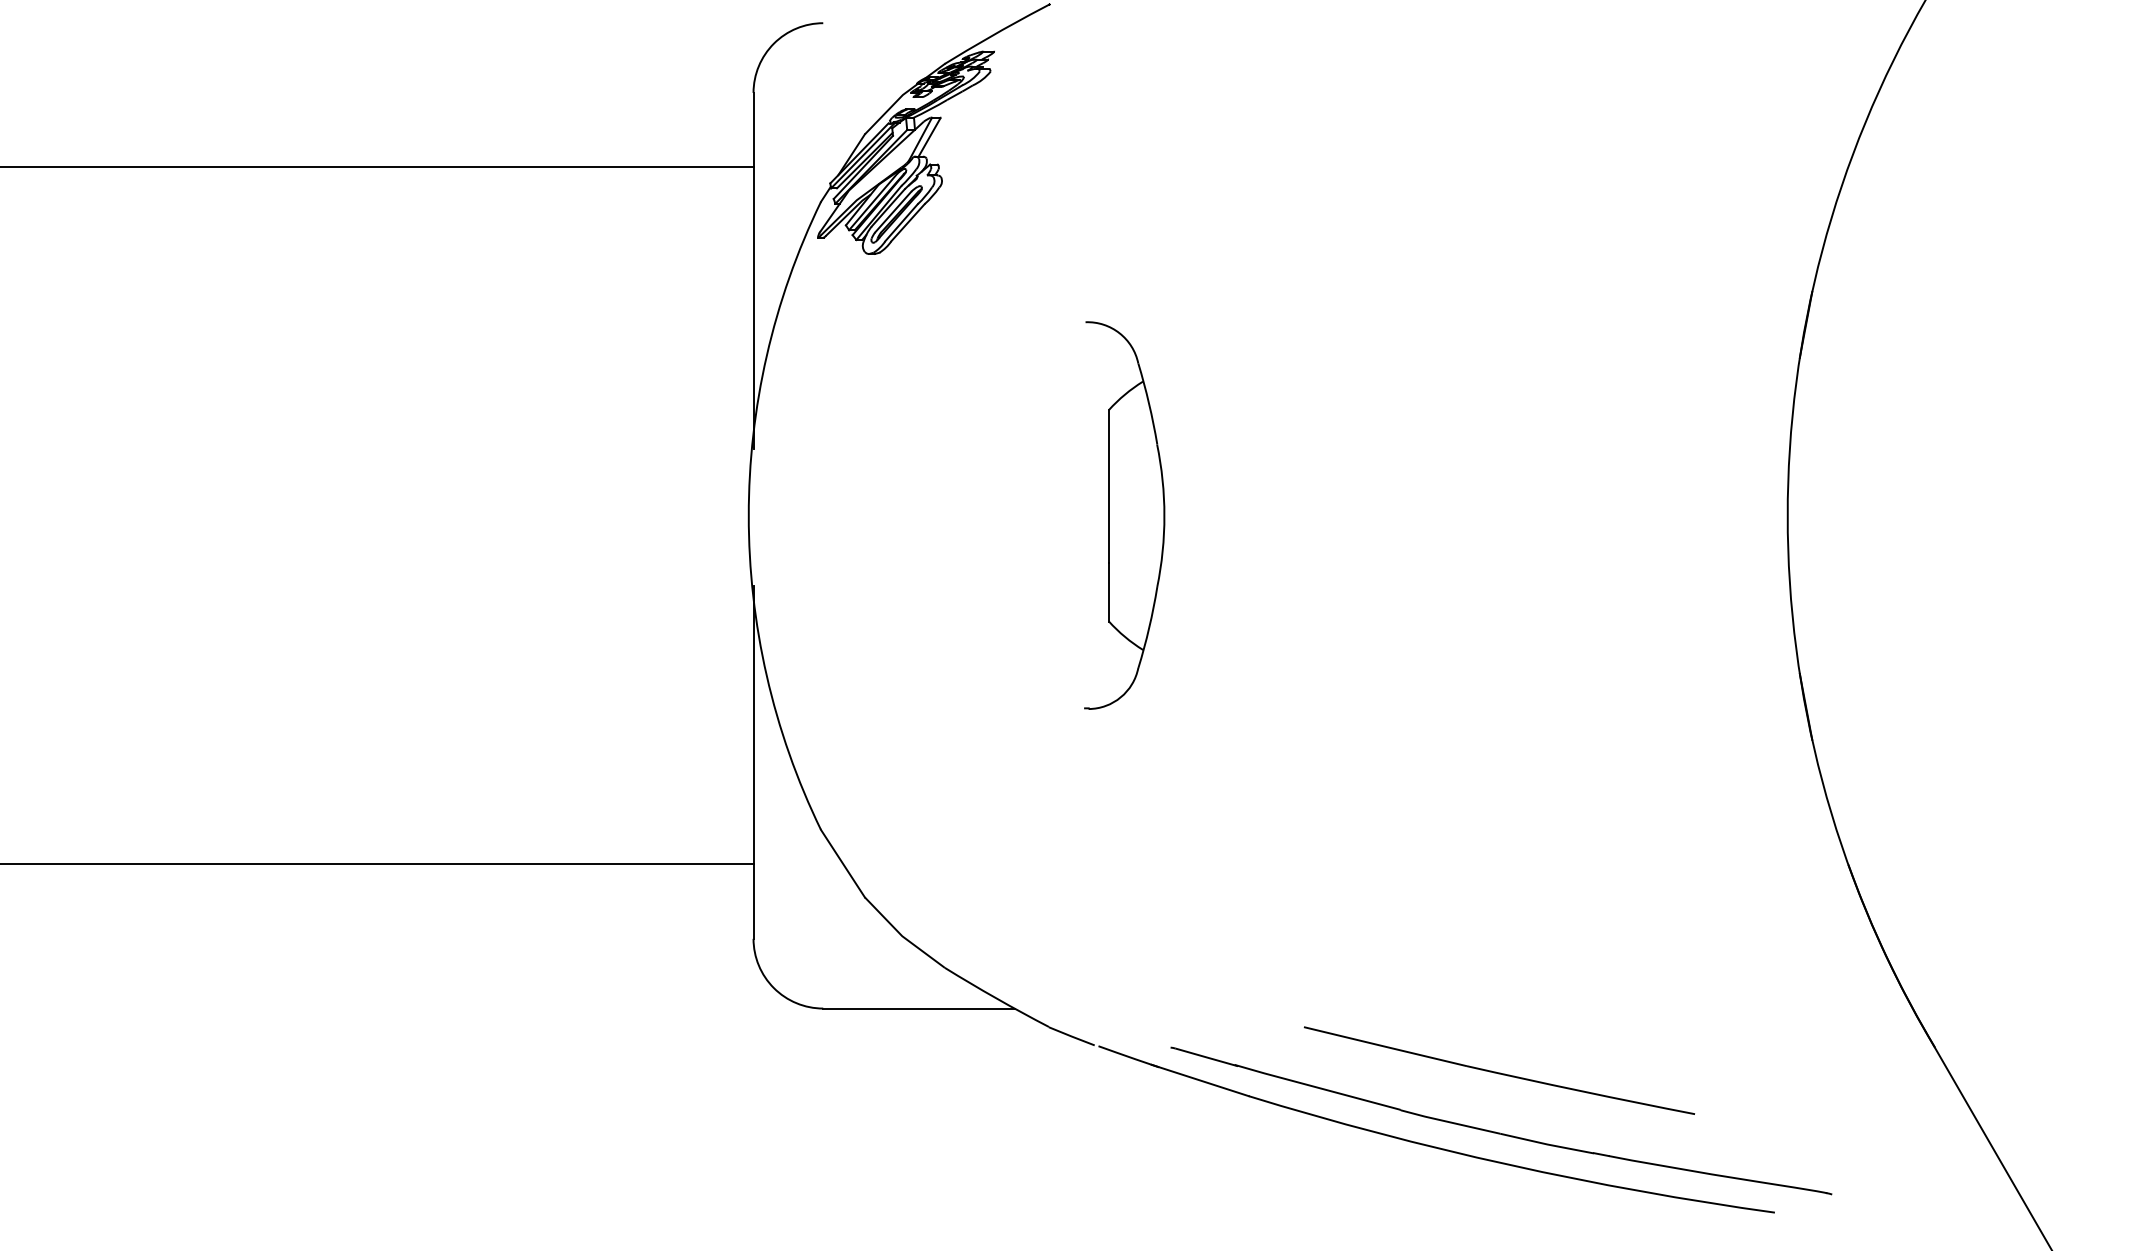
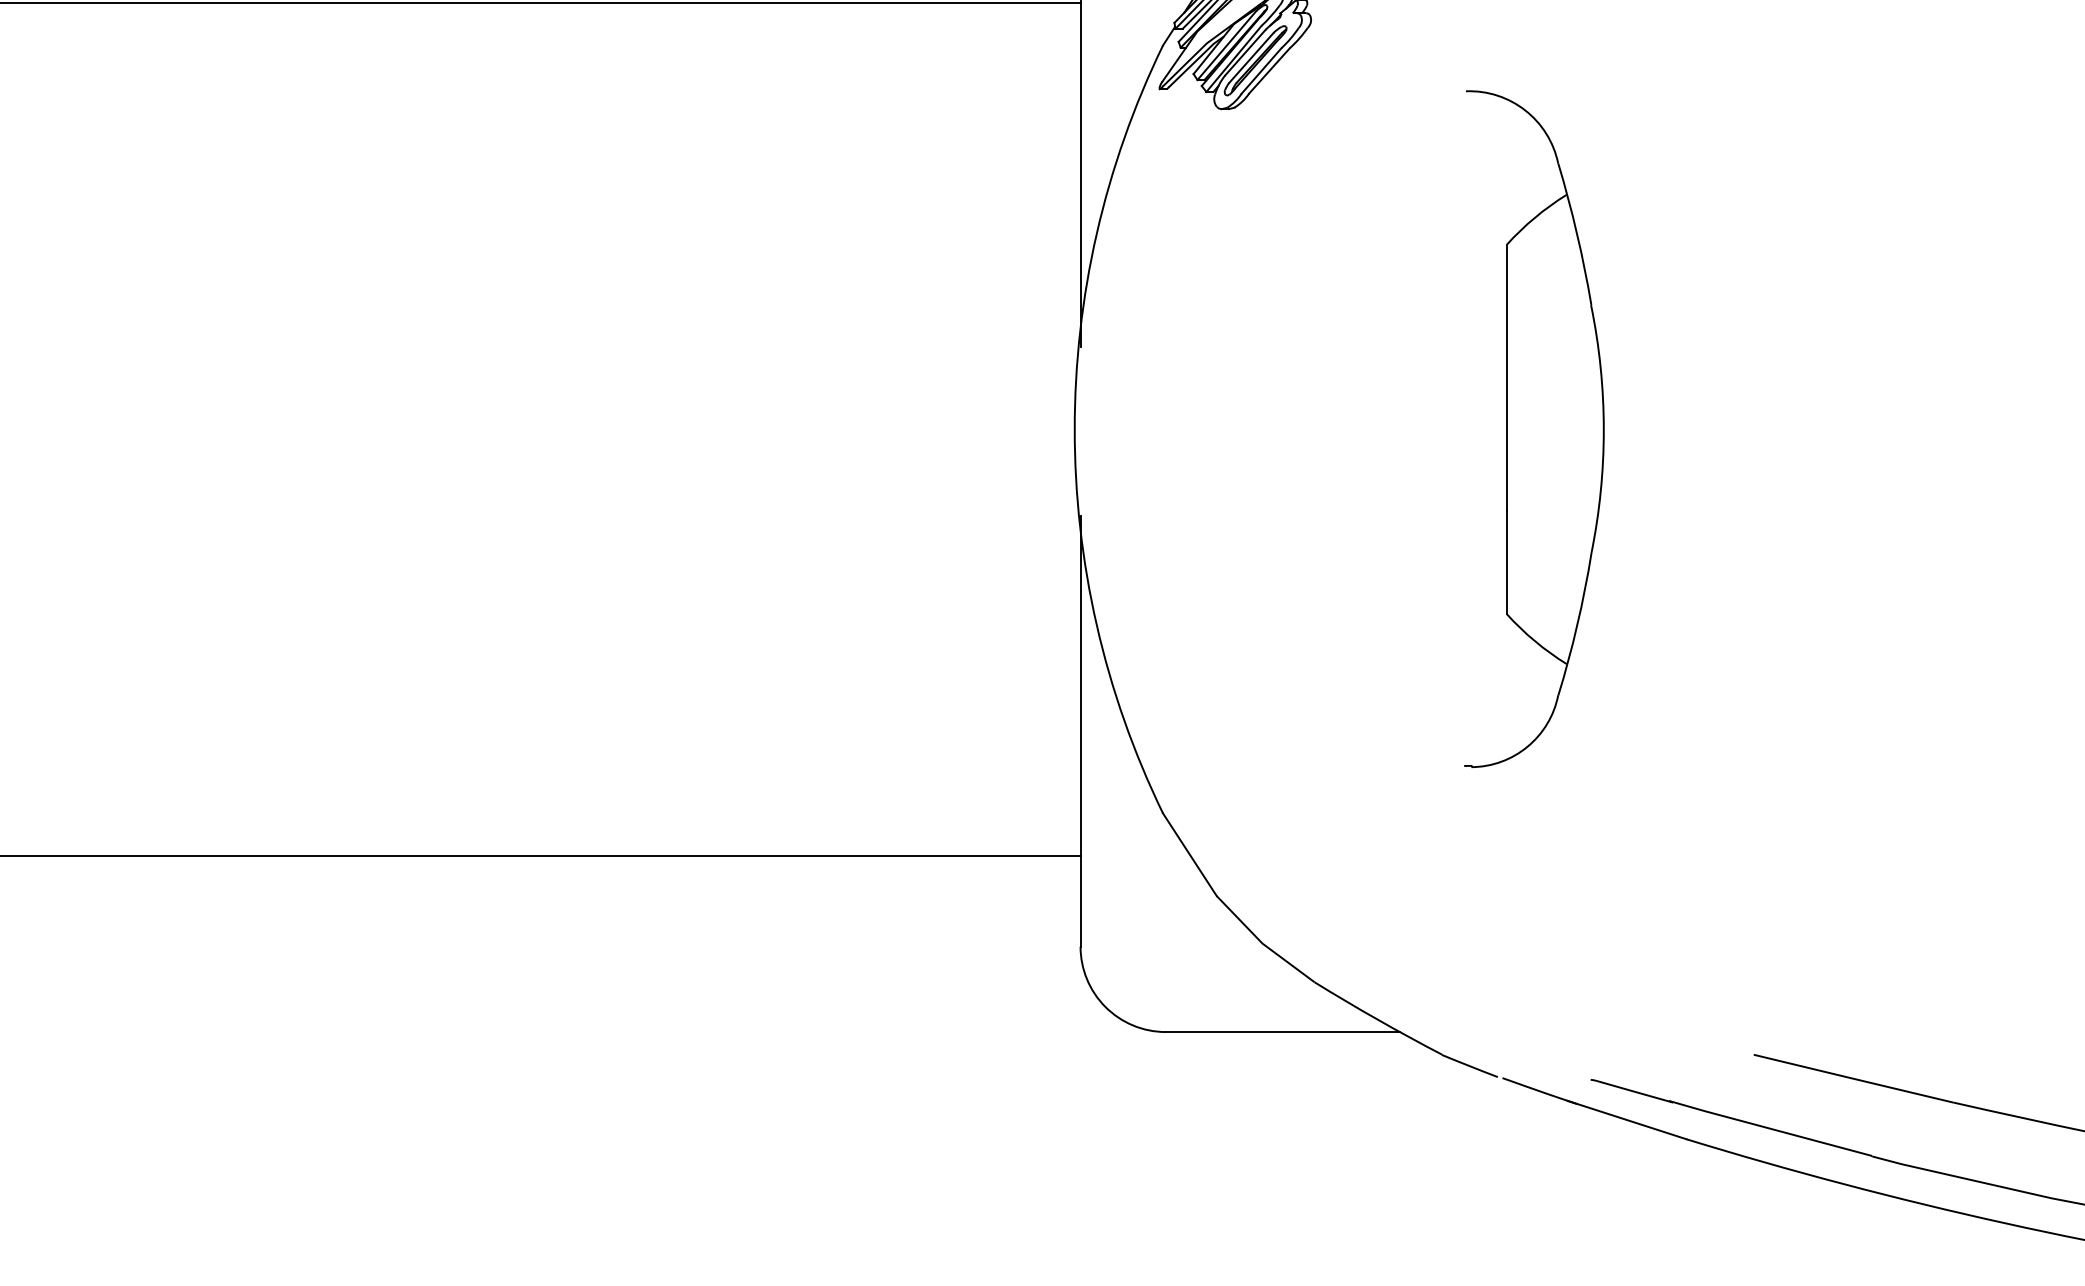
part: (1124, 515) -> (1534, 428), size x1.43

